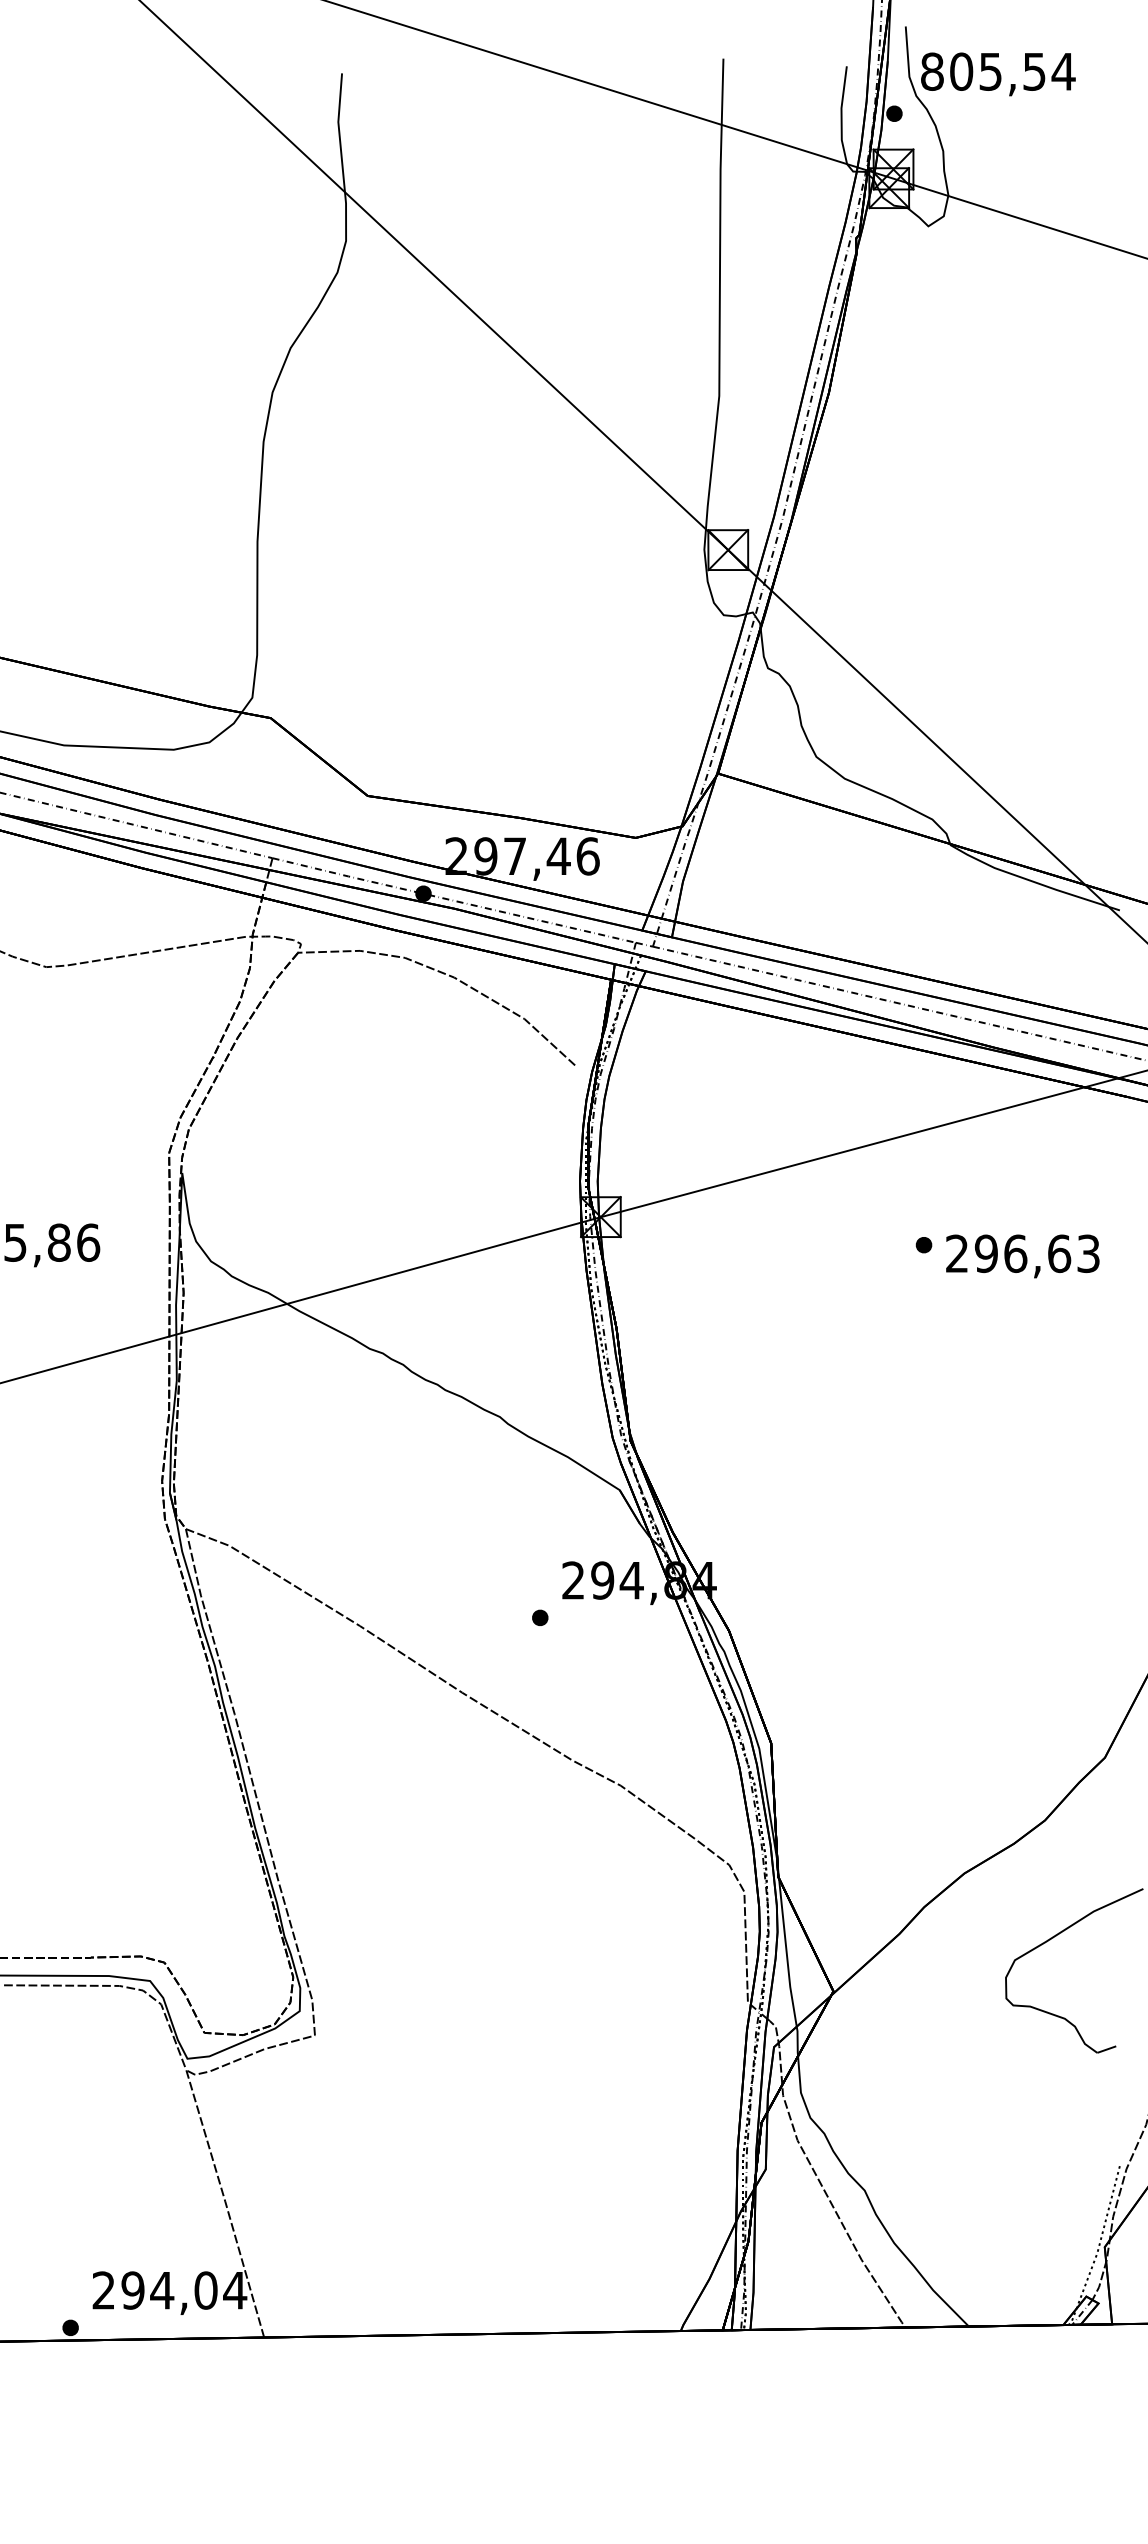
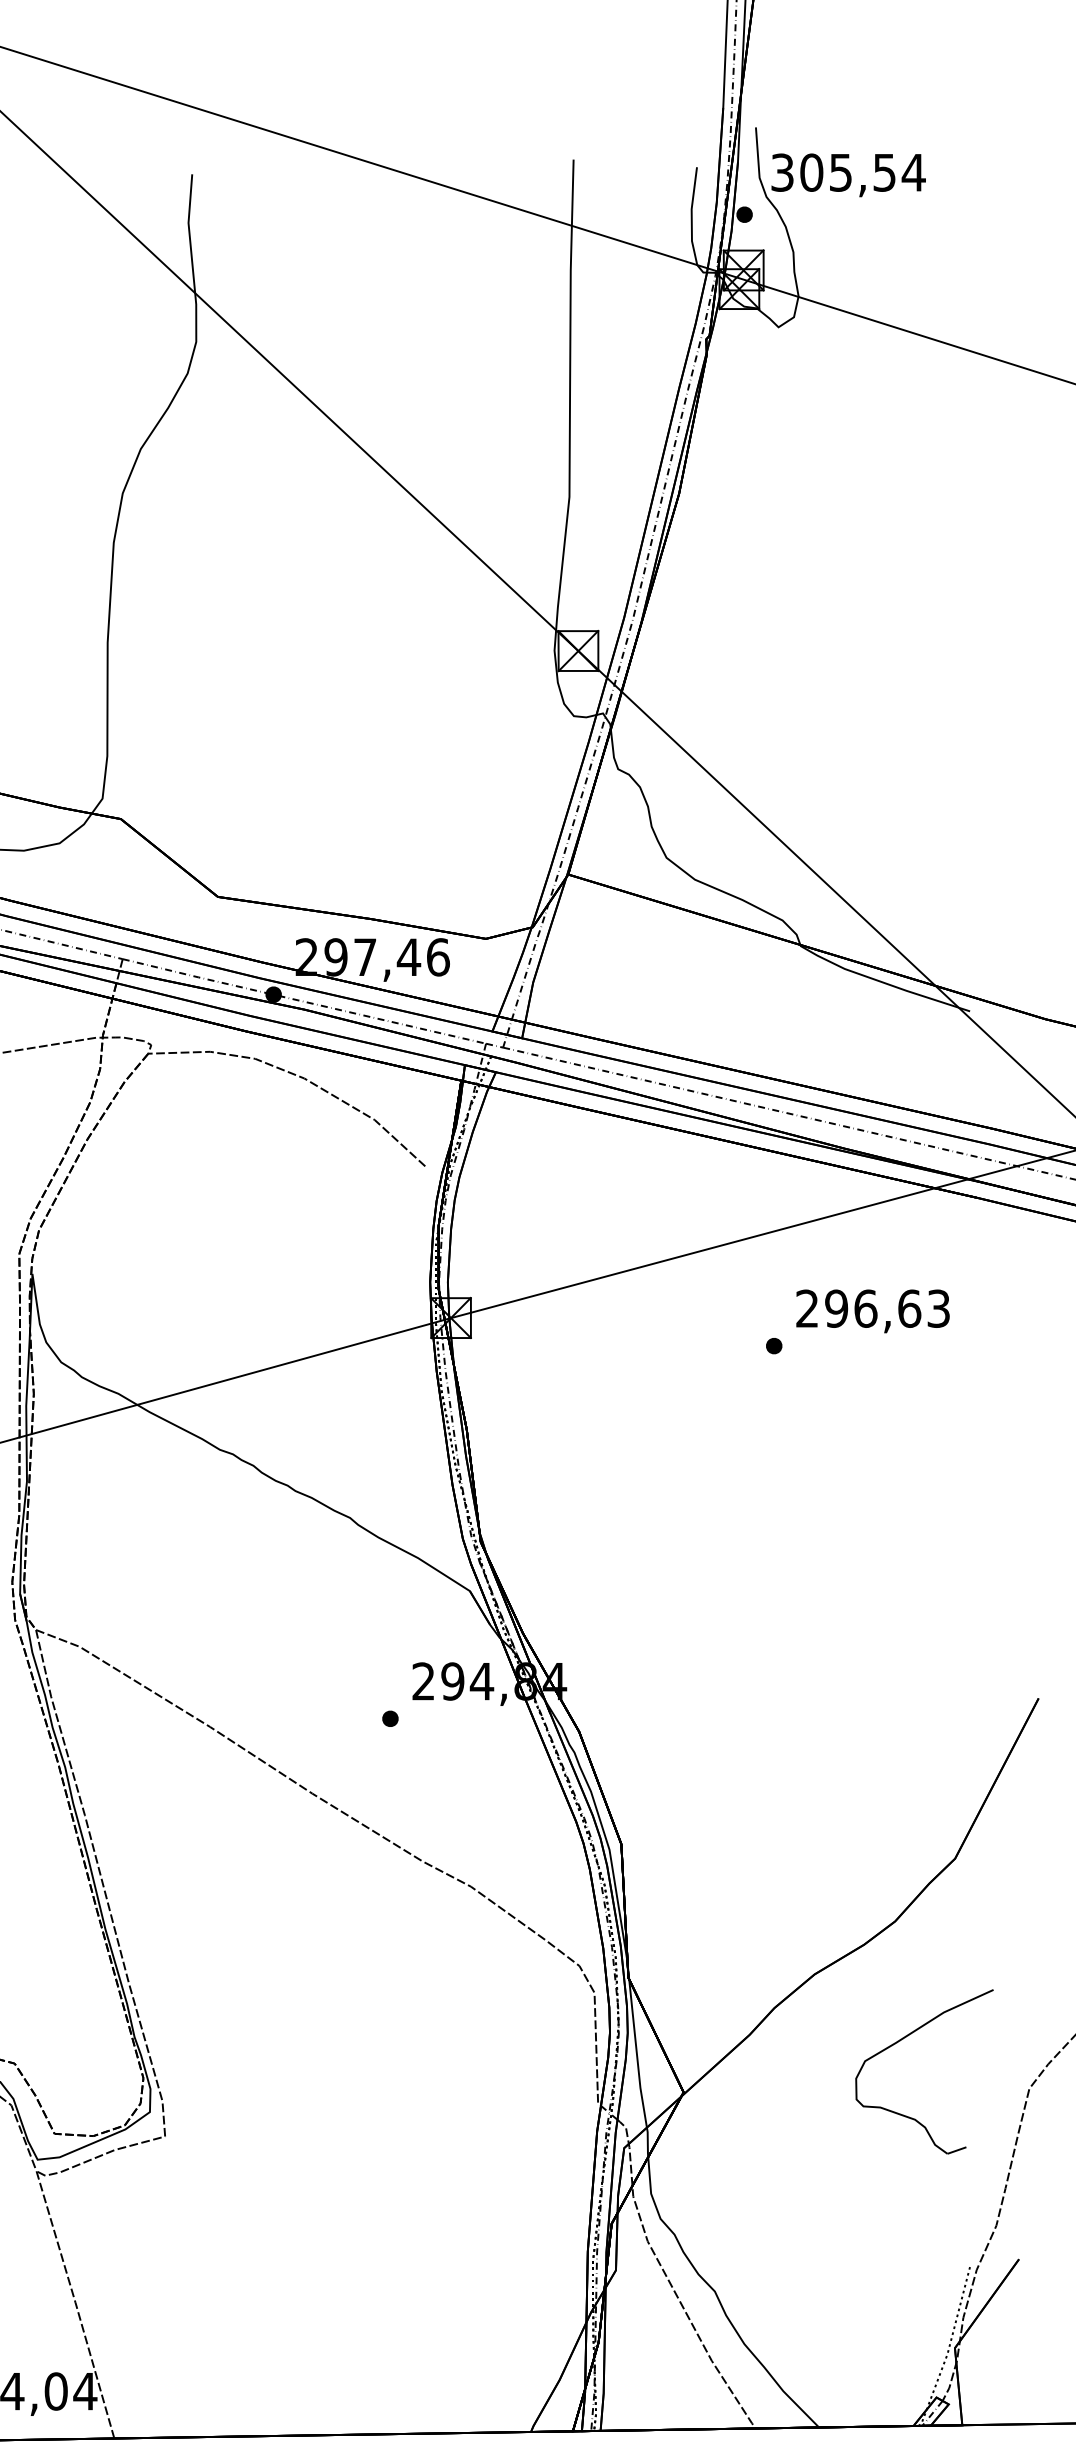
text: (932, 71) -> (782, 172), 805,54 -> 305,54
text: (1022, 1256) -> (872, 1311), moved

